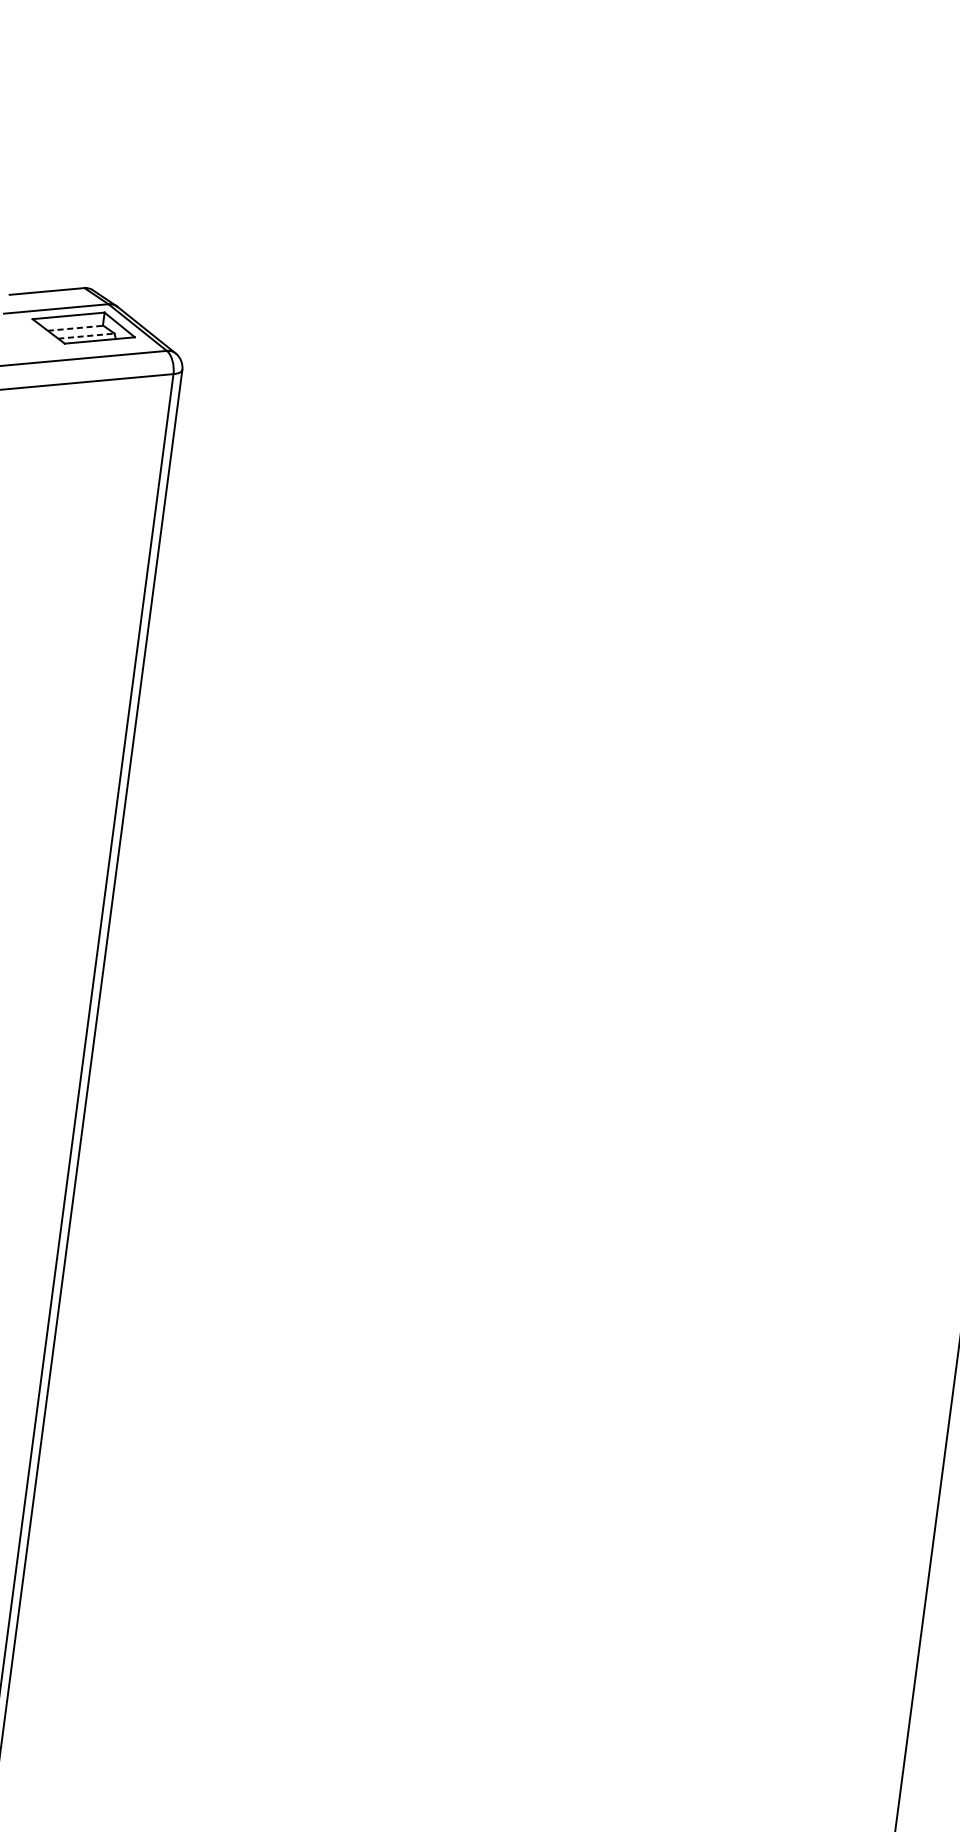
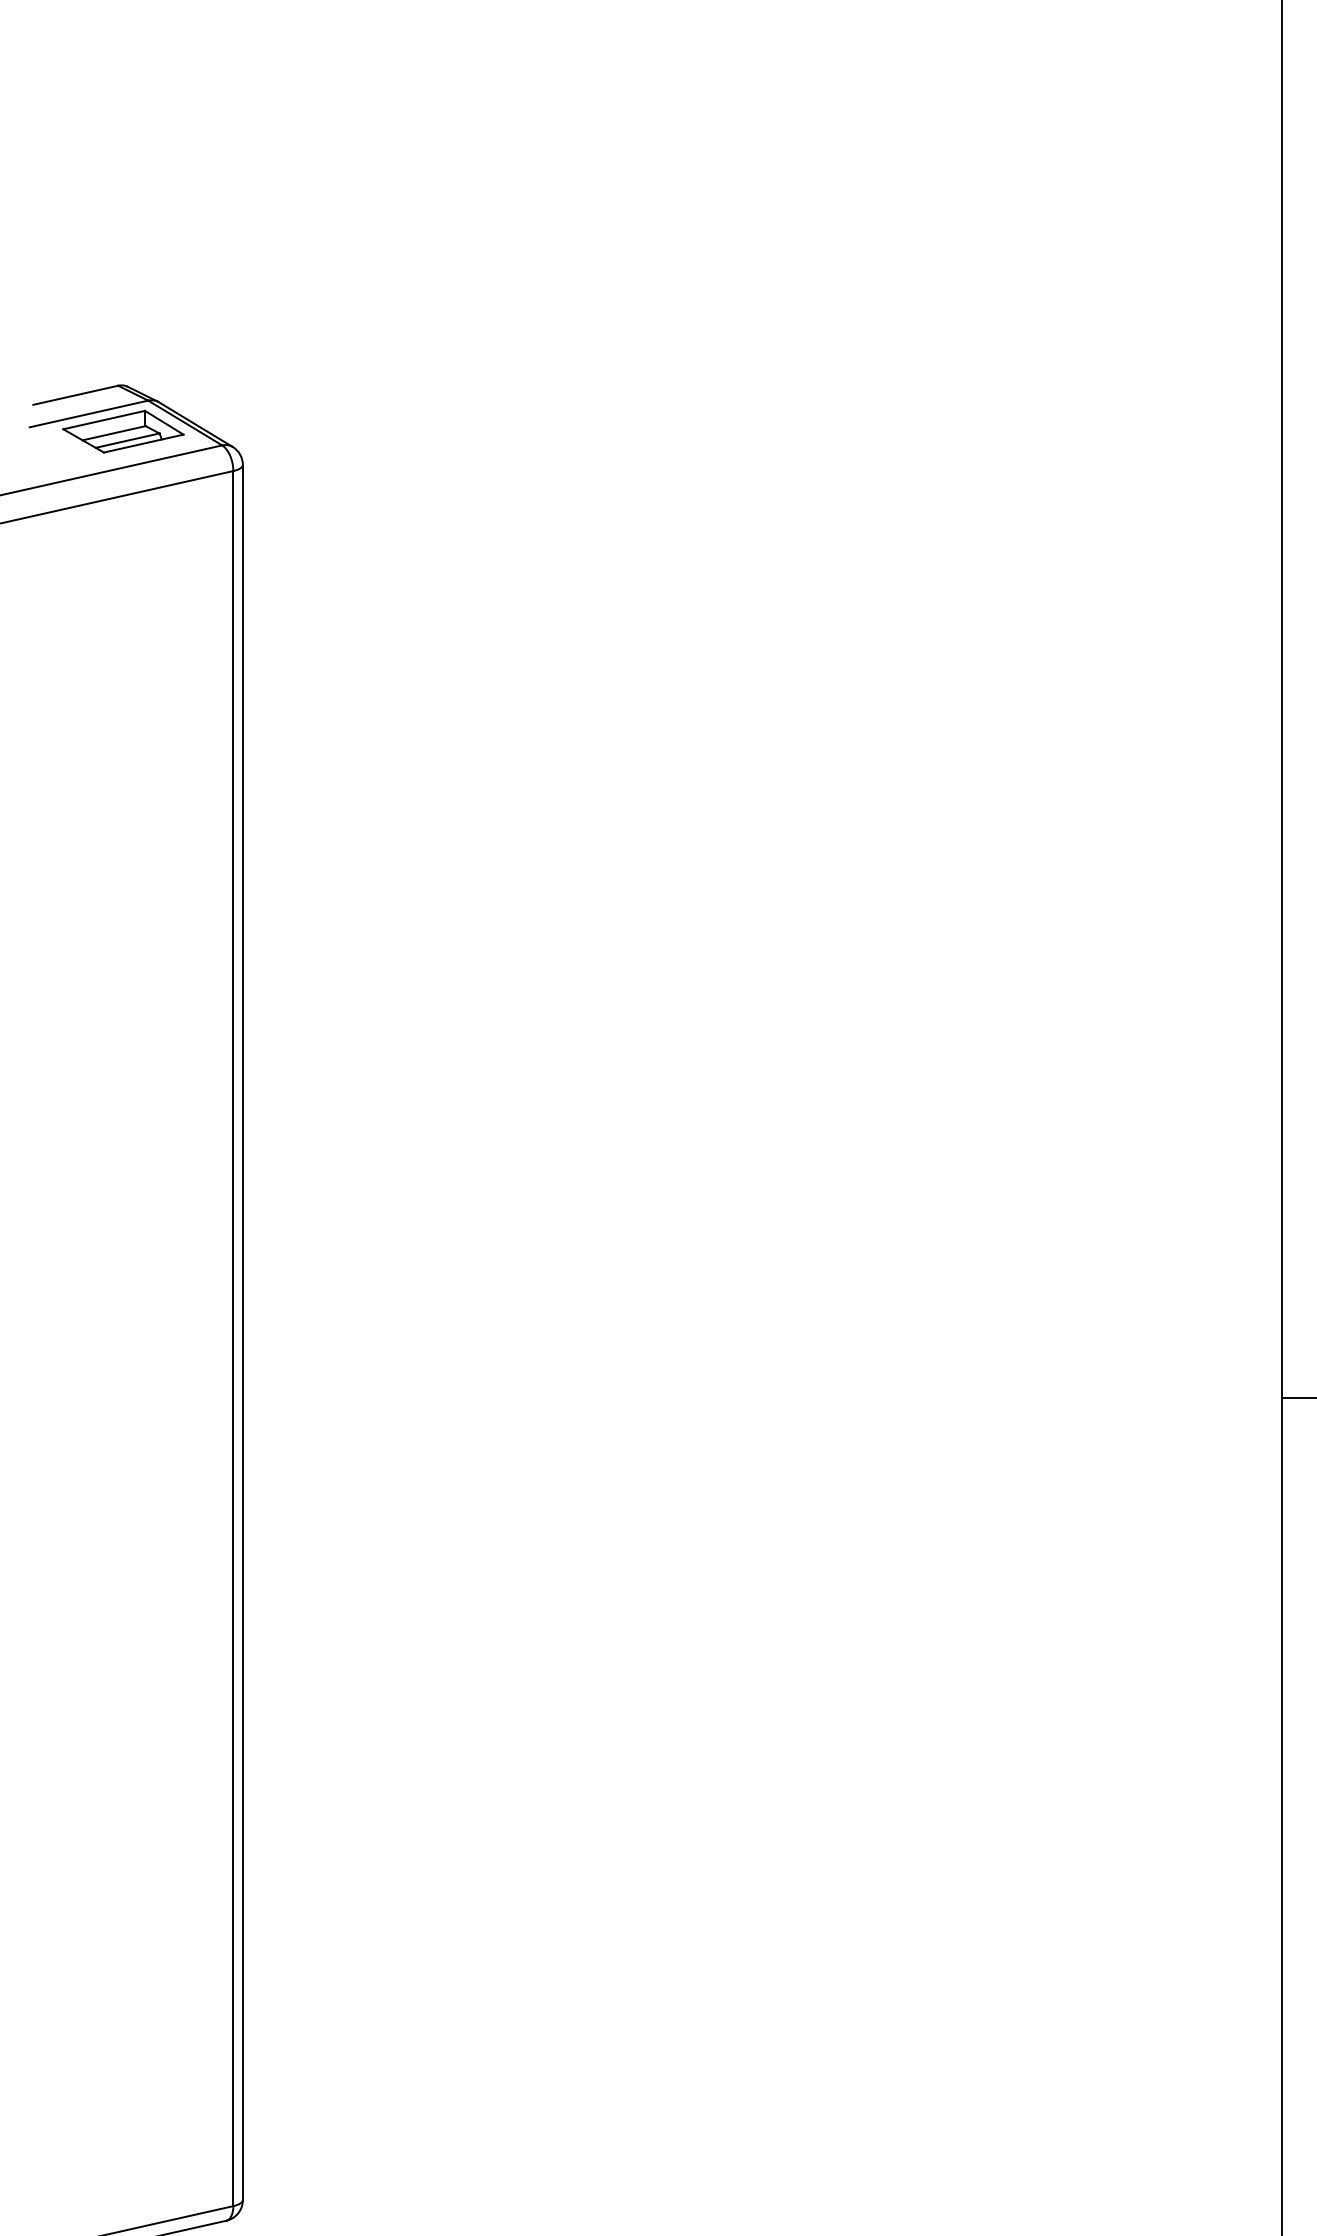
line: (75, 328) -> (114, 433), dashed -> solid
line: (86, 336) -> (127, 440), dashed -> solid

